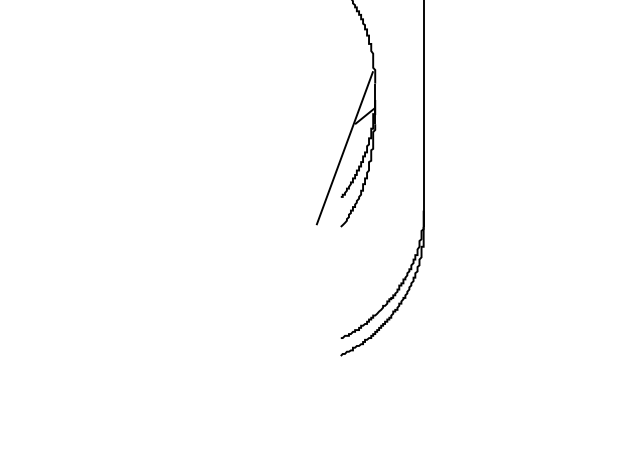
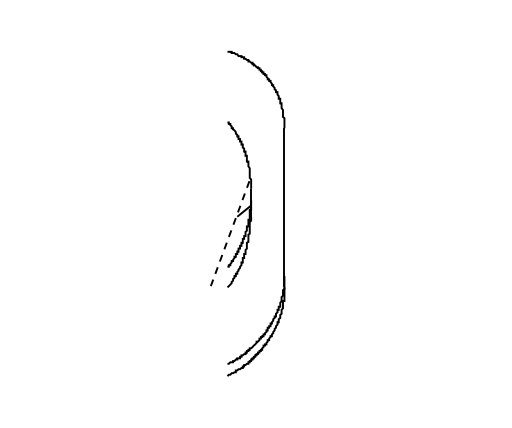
line: (345, 147) -> (230, 232), solid -> dashed

